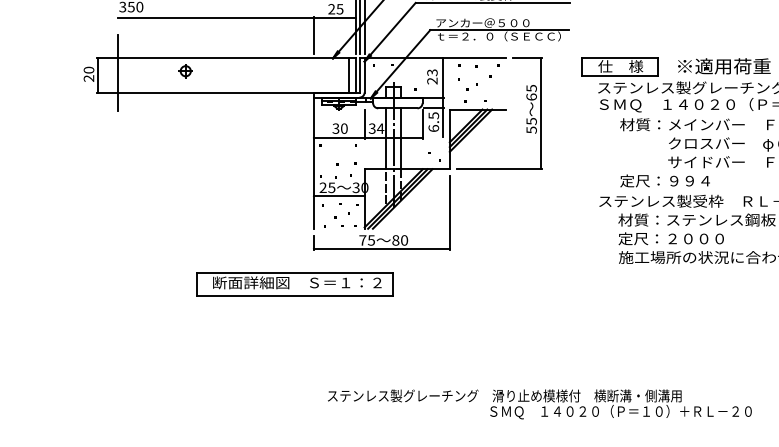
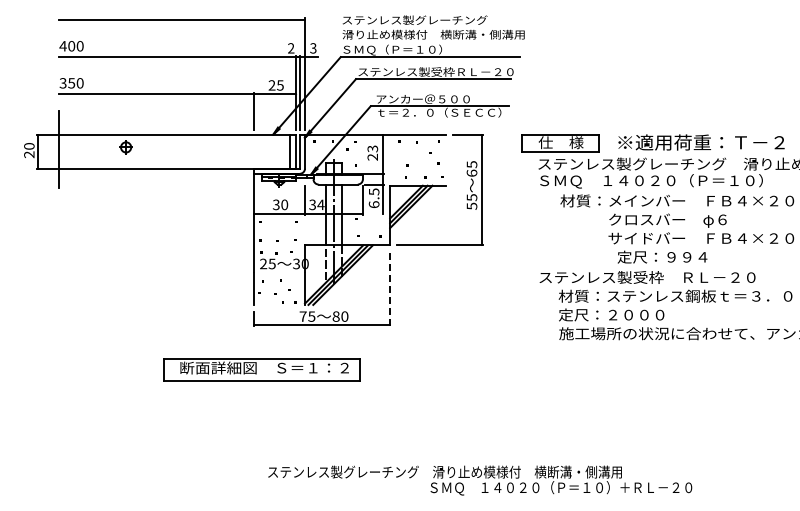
text: (665, 180) -> (662, 256), moved
line: (338, 196) -> (278, 272), removed
line: (450, 213) -> (390, 289), solid -> dashed
part: (294, 284) -> (261, 369), moved

